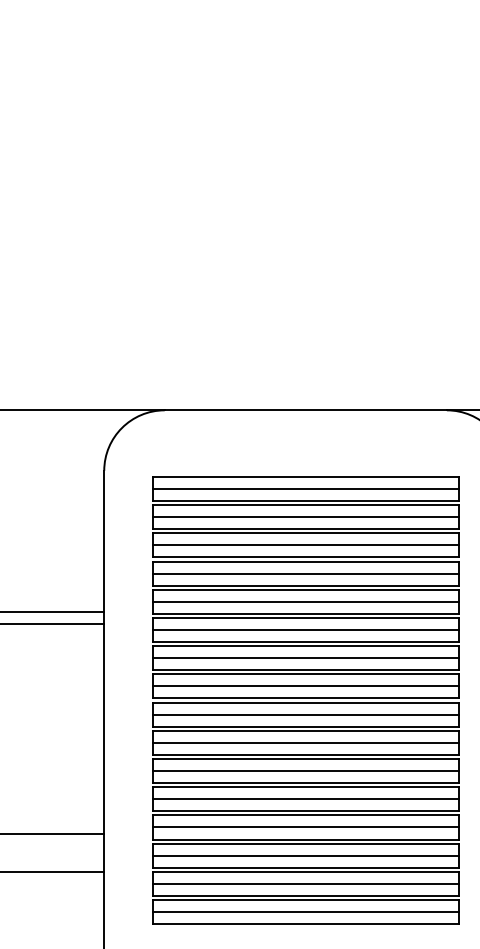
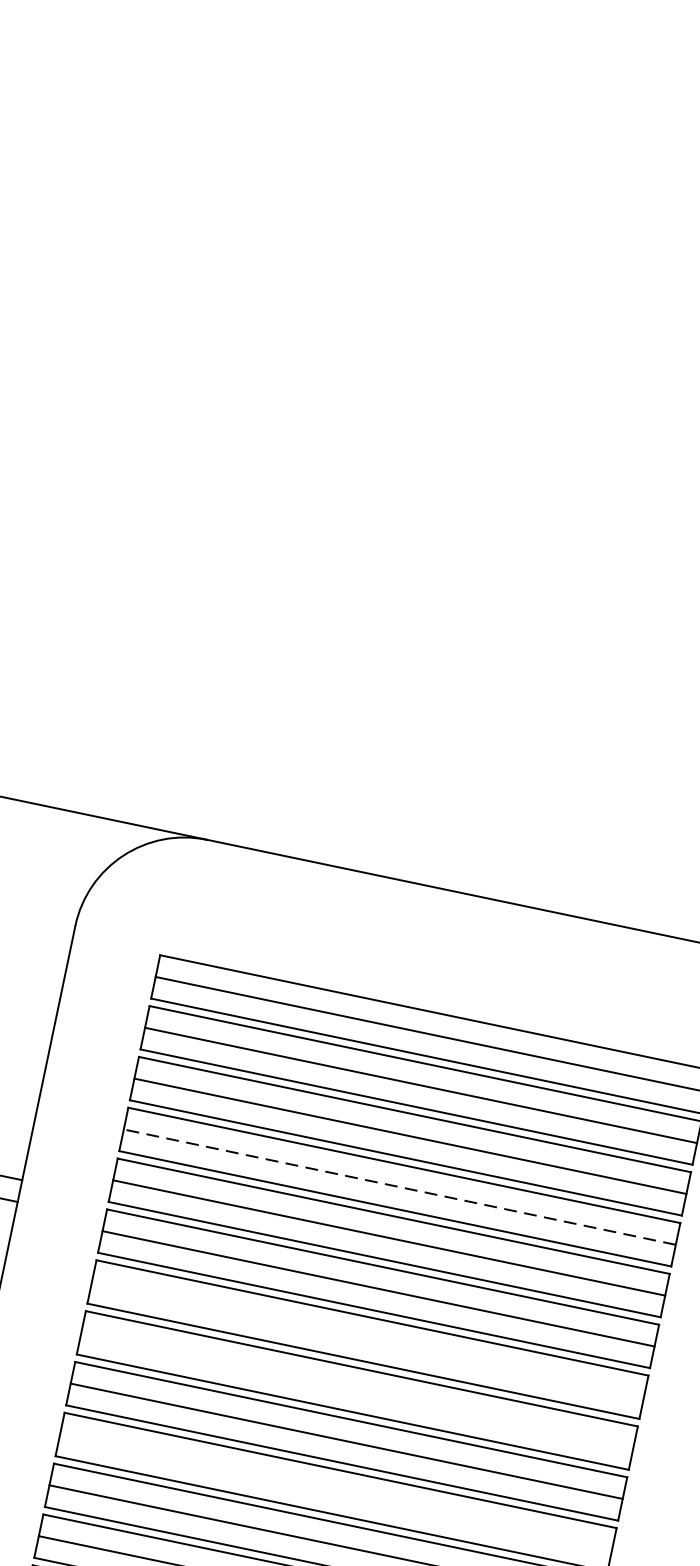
line: (305, 573) -> (399, 1186), solid -> dashed
line: (305, 658) -> (367, 1340), removed
line: (305, 686) -> (356, 1390), removed
line: (305, 742) -> (335, 1491), removed

